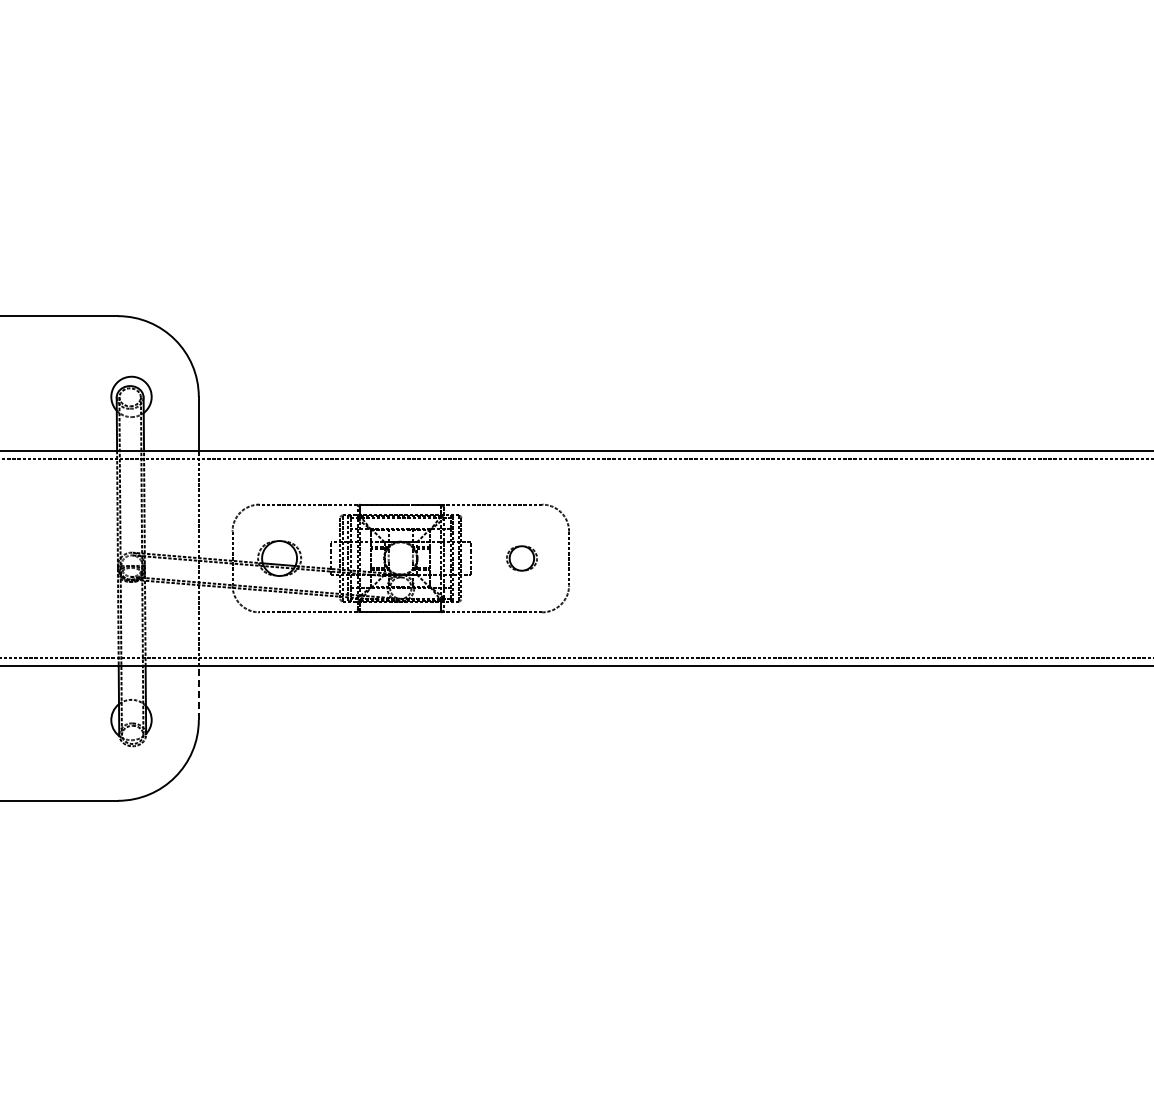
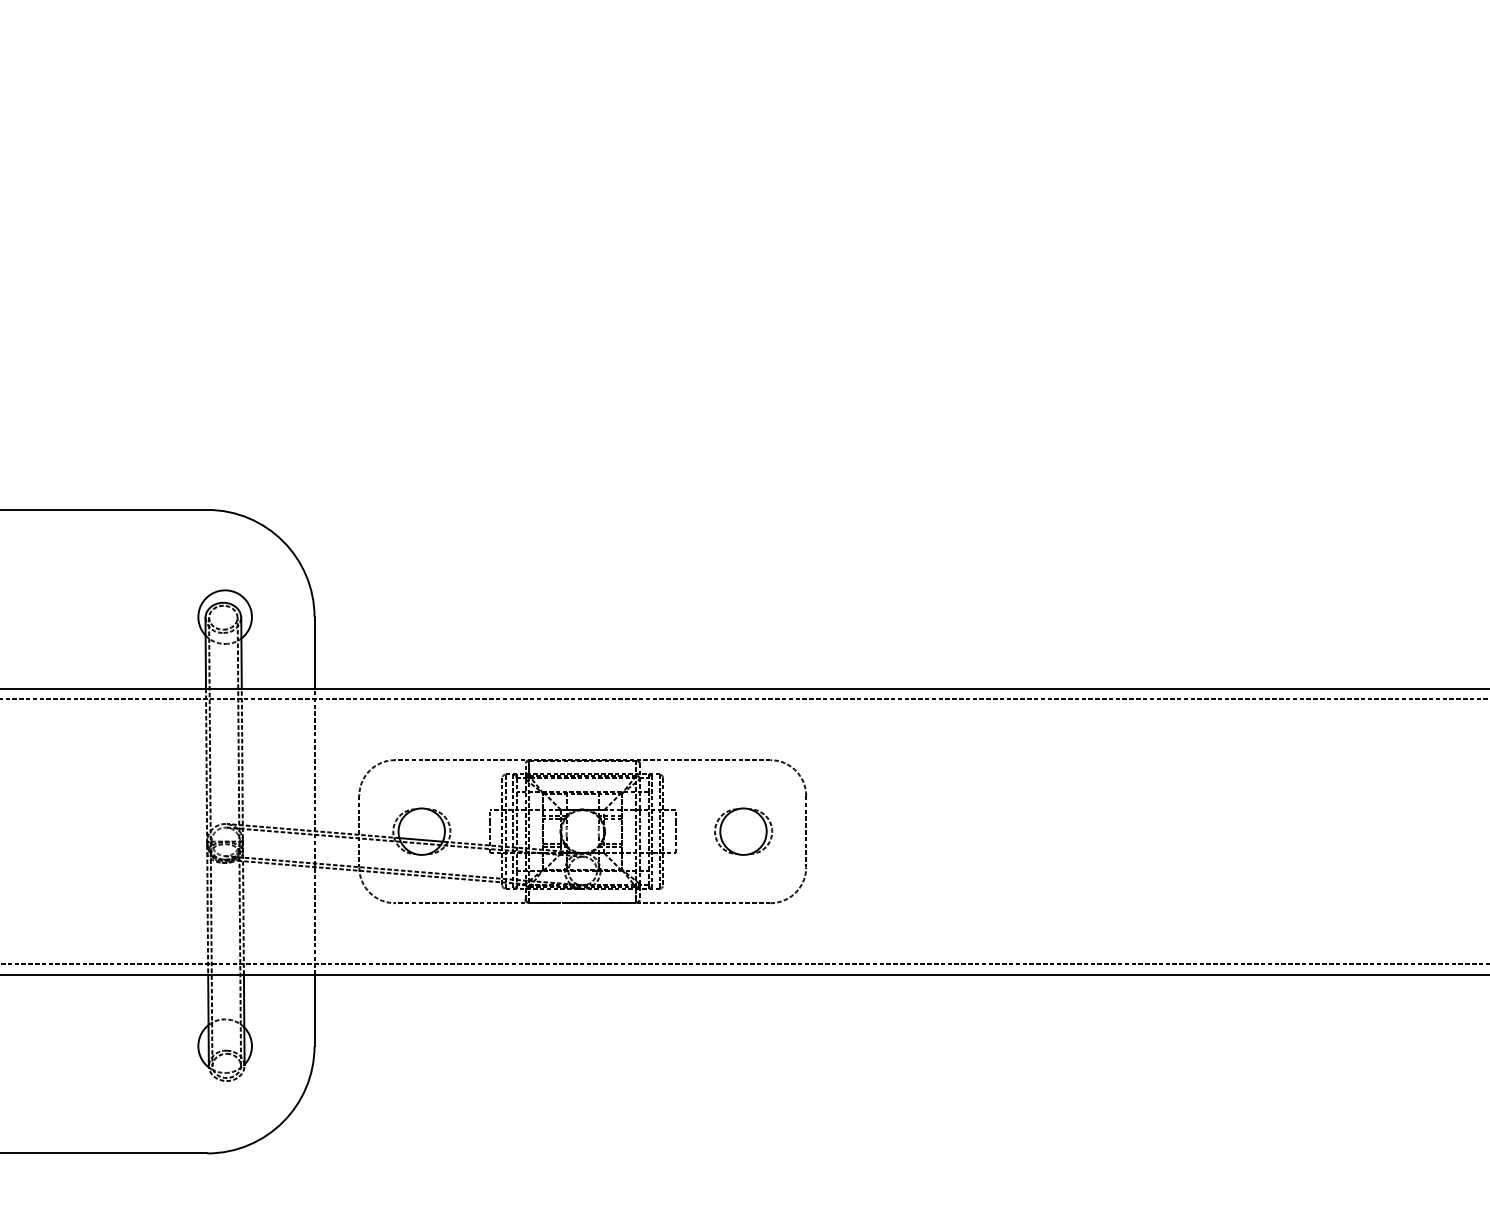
part: (521, 558) -> (742, 831), size x1.43
line: (198, 693) -> (314, 1010), dashed -> solid

